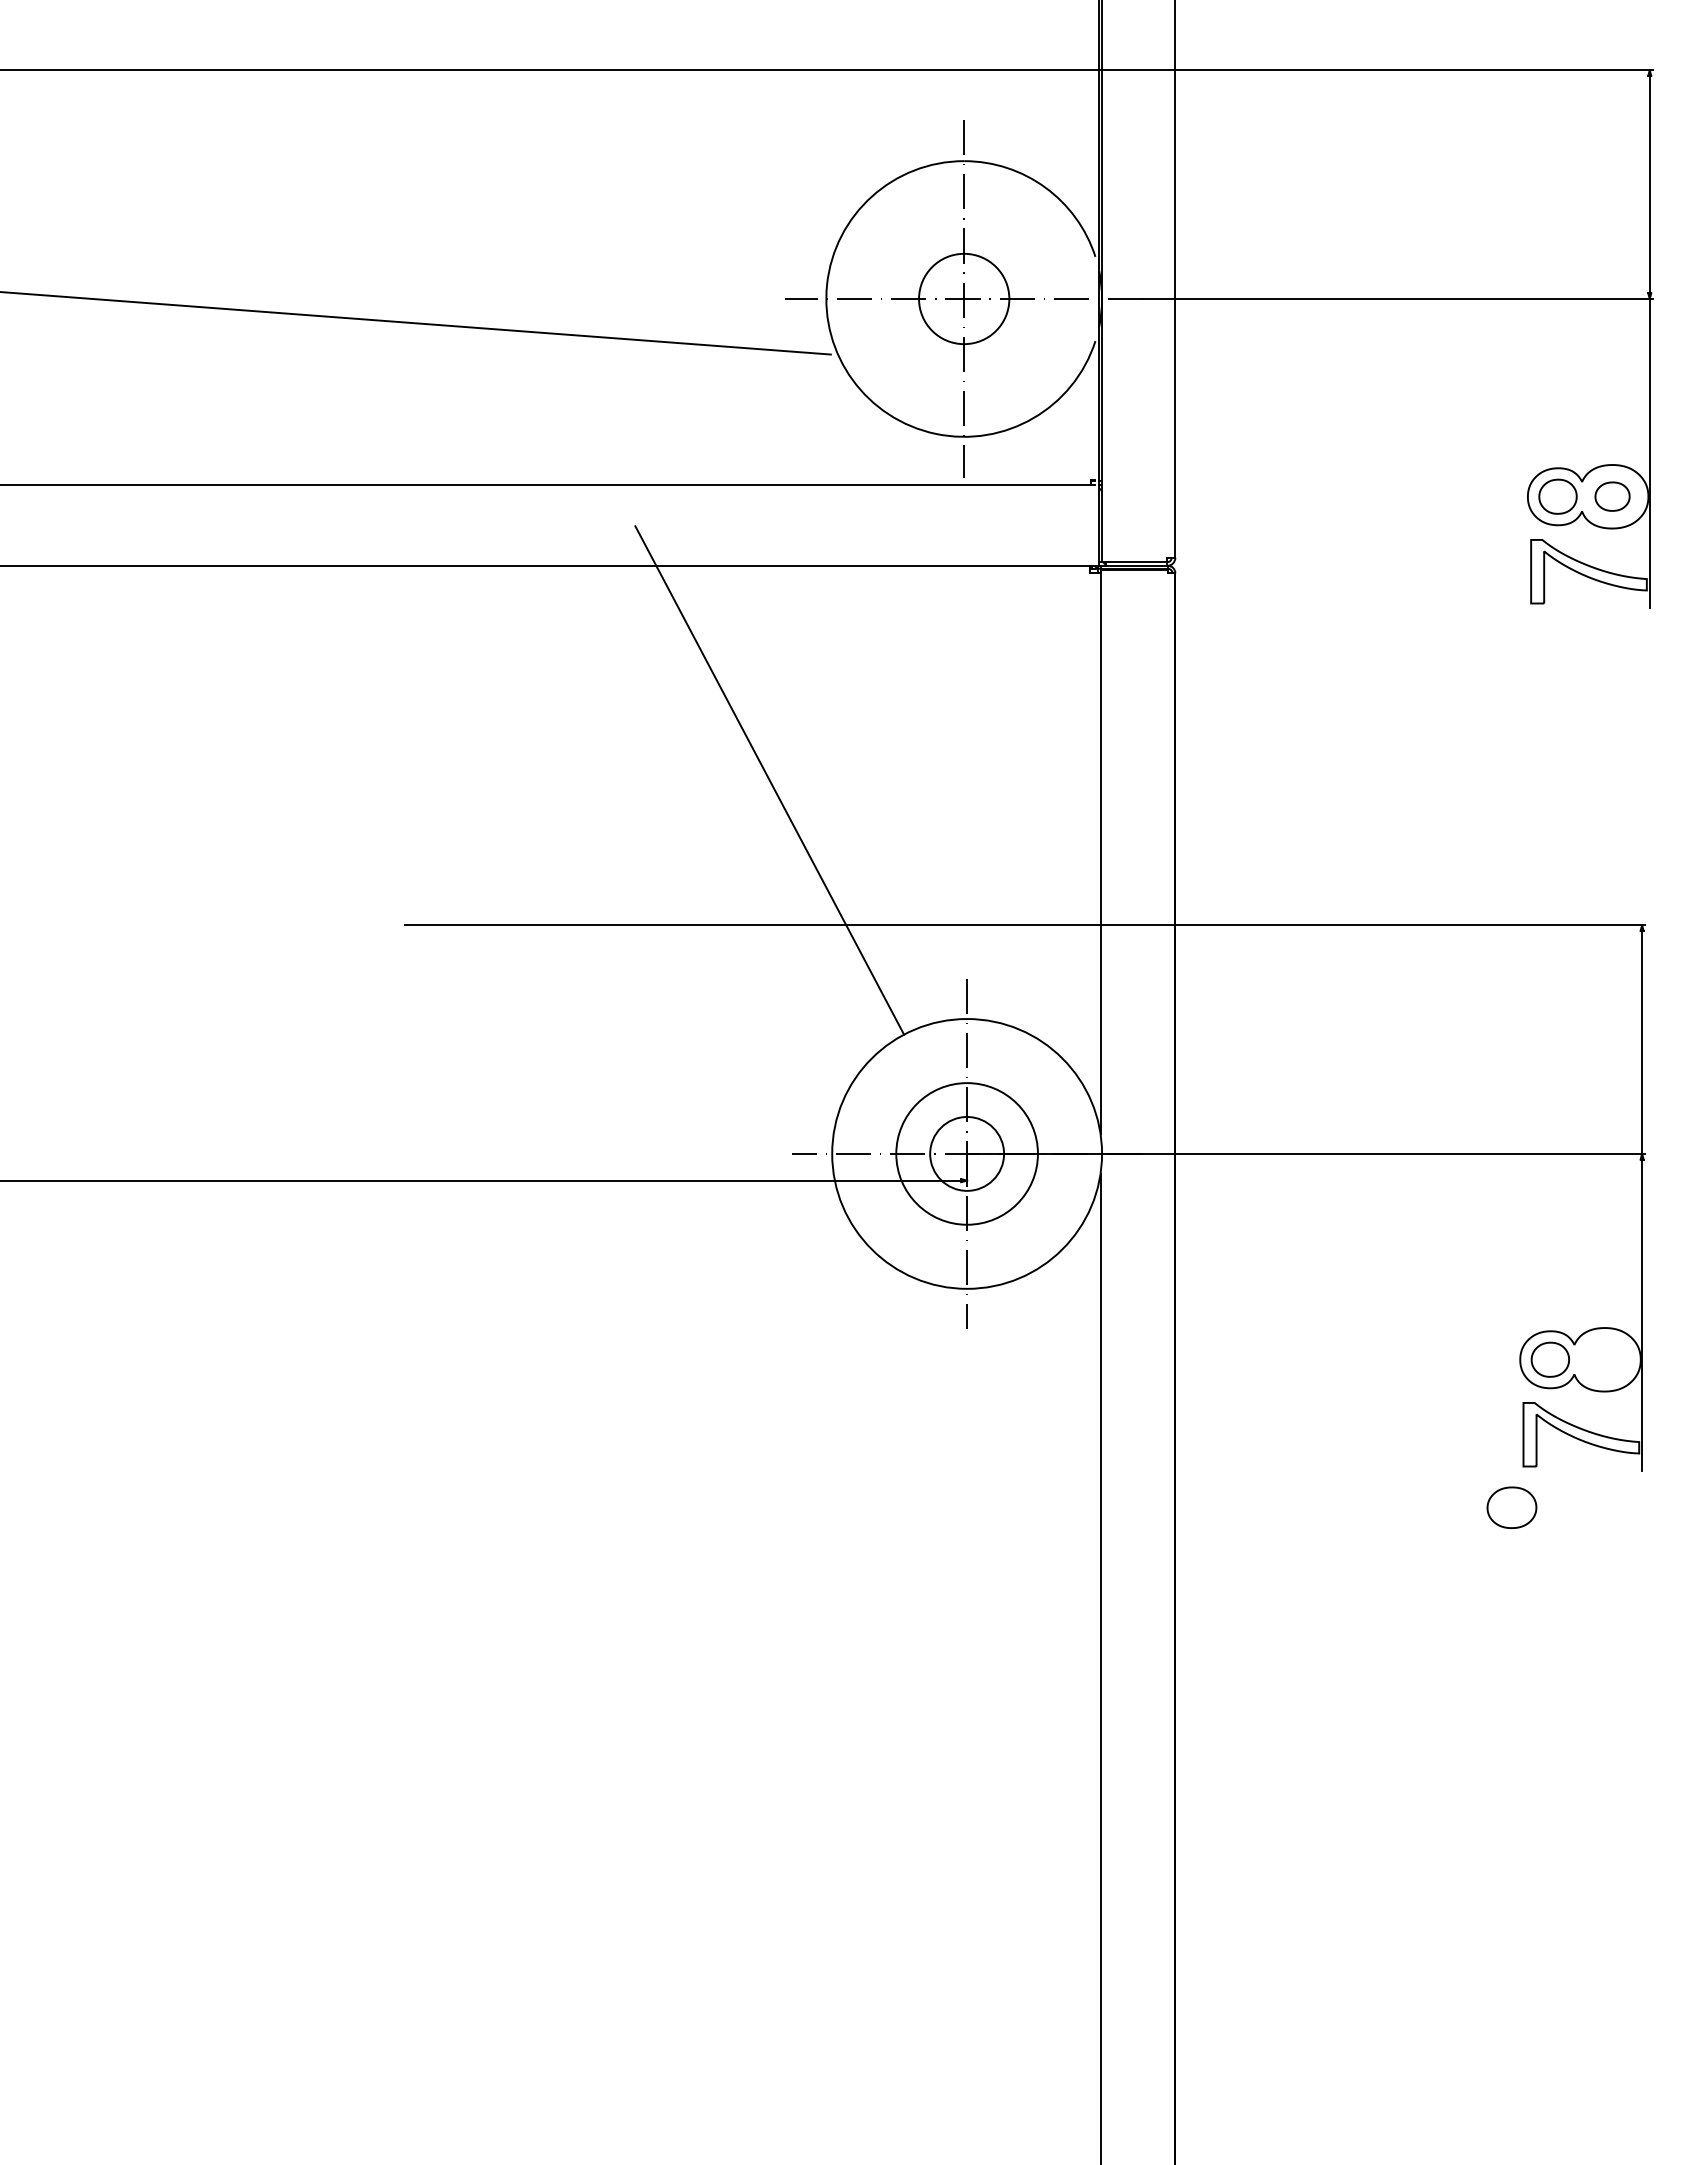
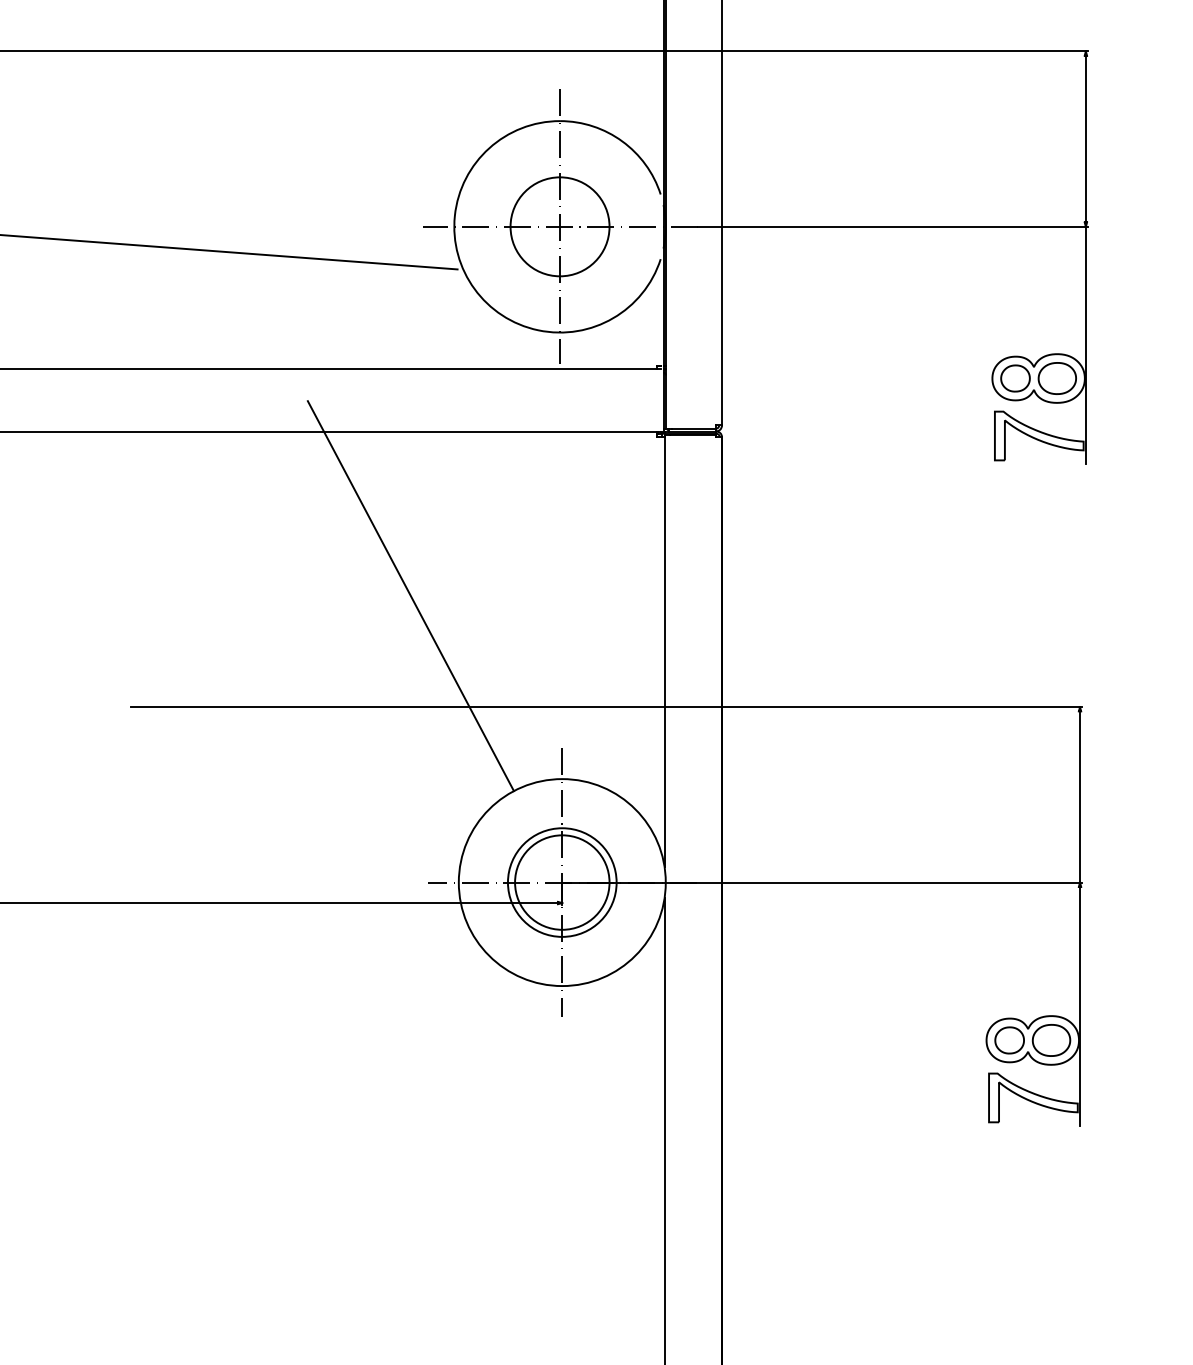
circle: (963, 298) -> (559, 226), size x1.43
part: (1612, 496) -> (1057, 378), size x1.43
circle: (966, 1153) -> (561, 882), size x1.67
part: (1511, 1507) -> (1051, 1040), moved

